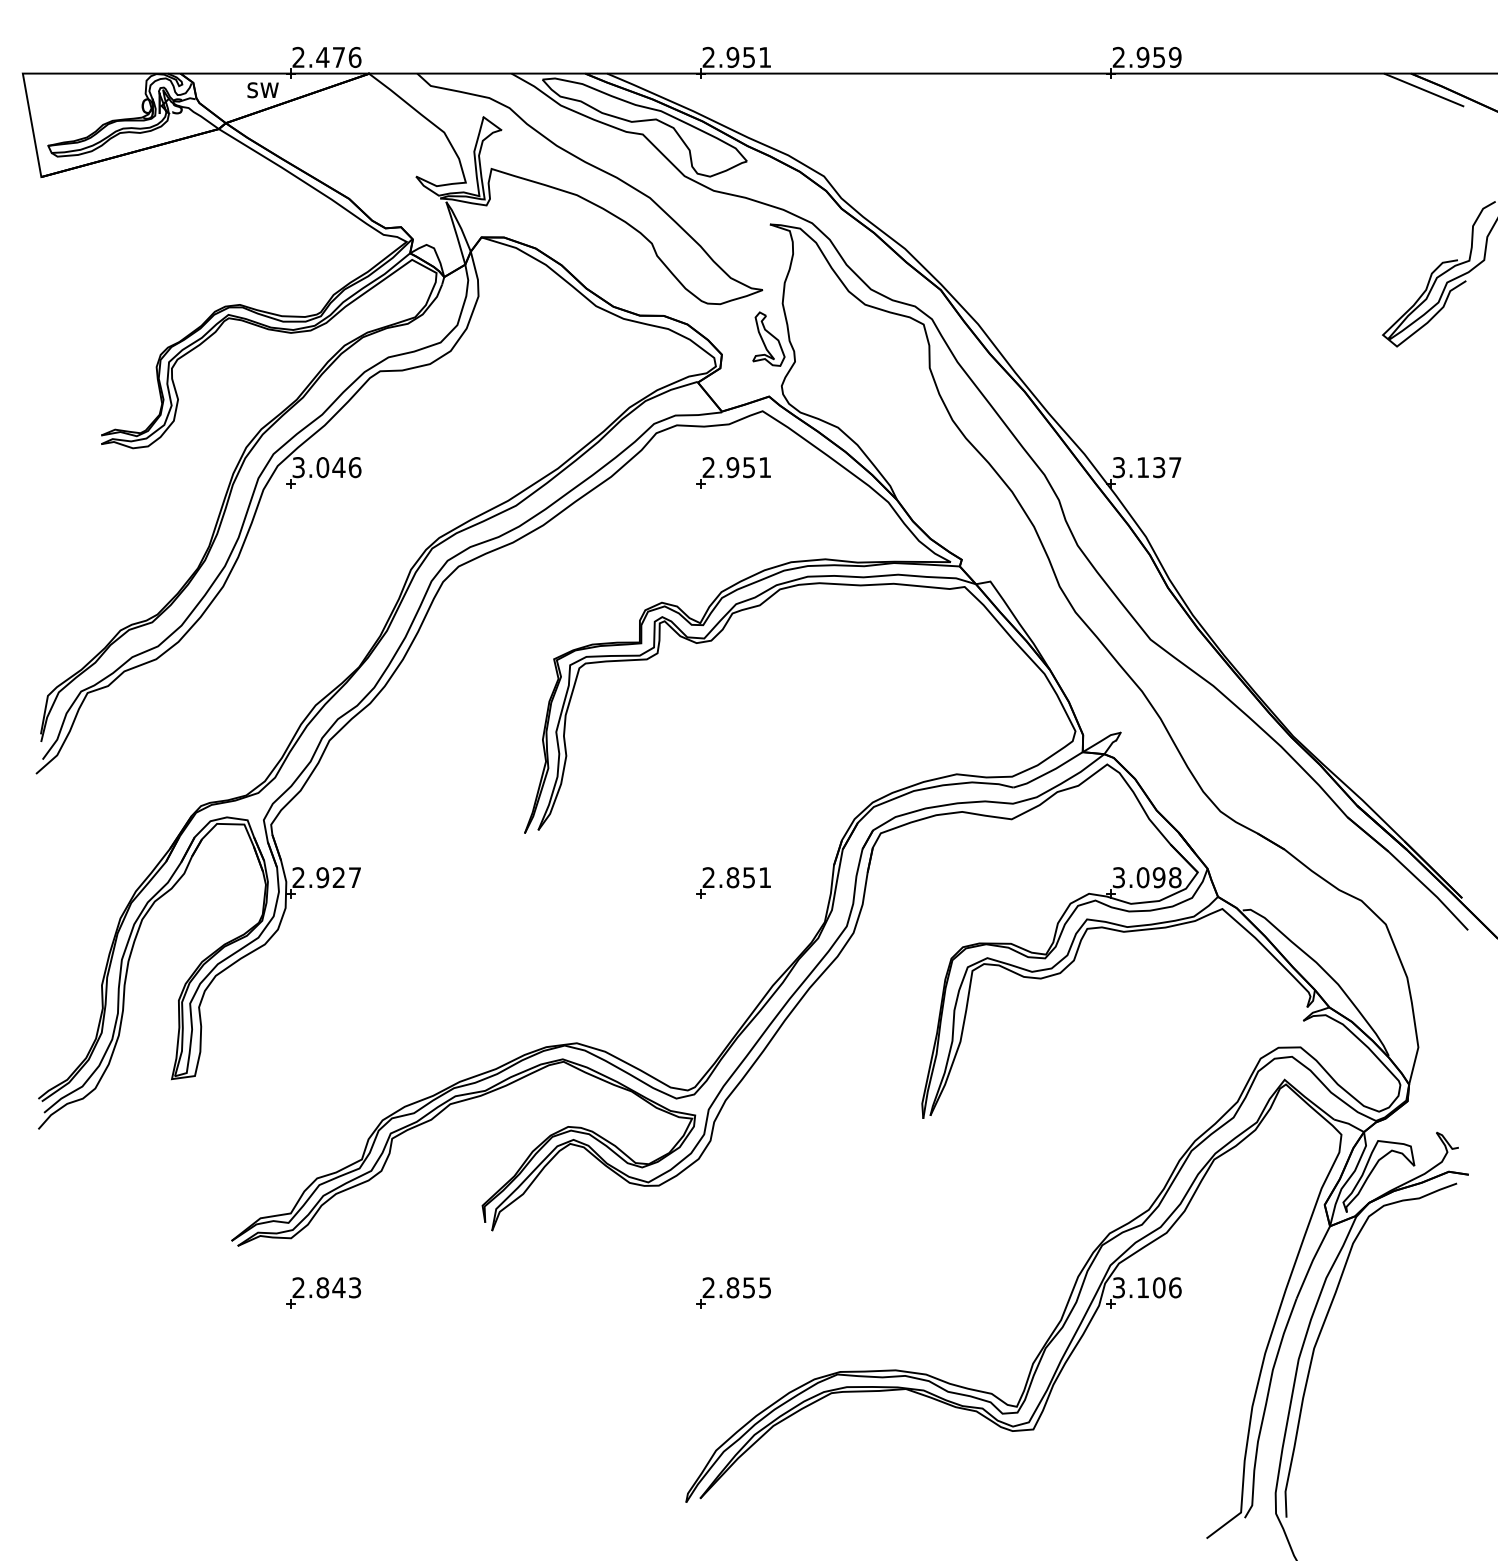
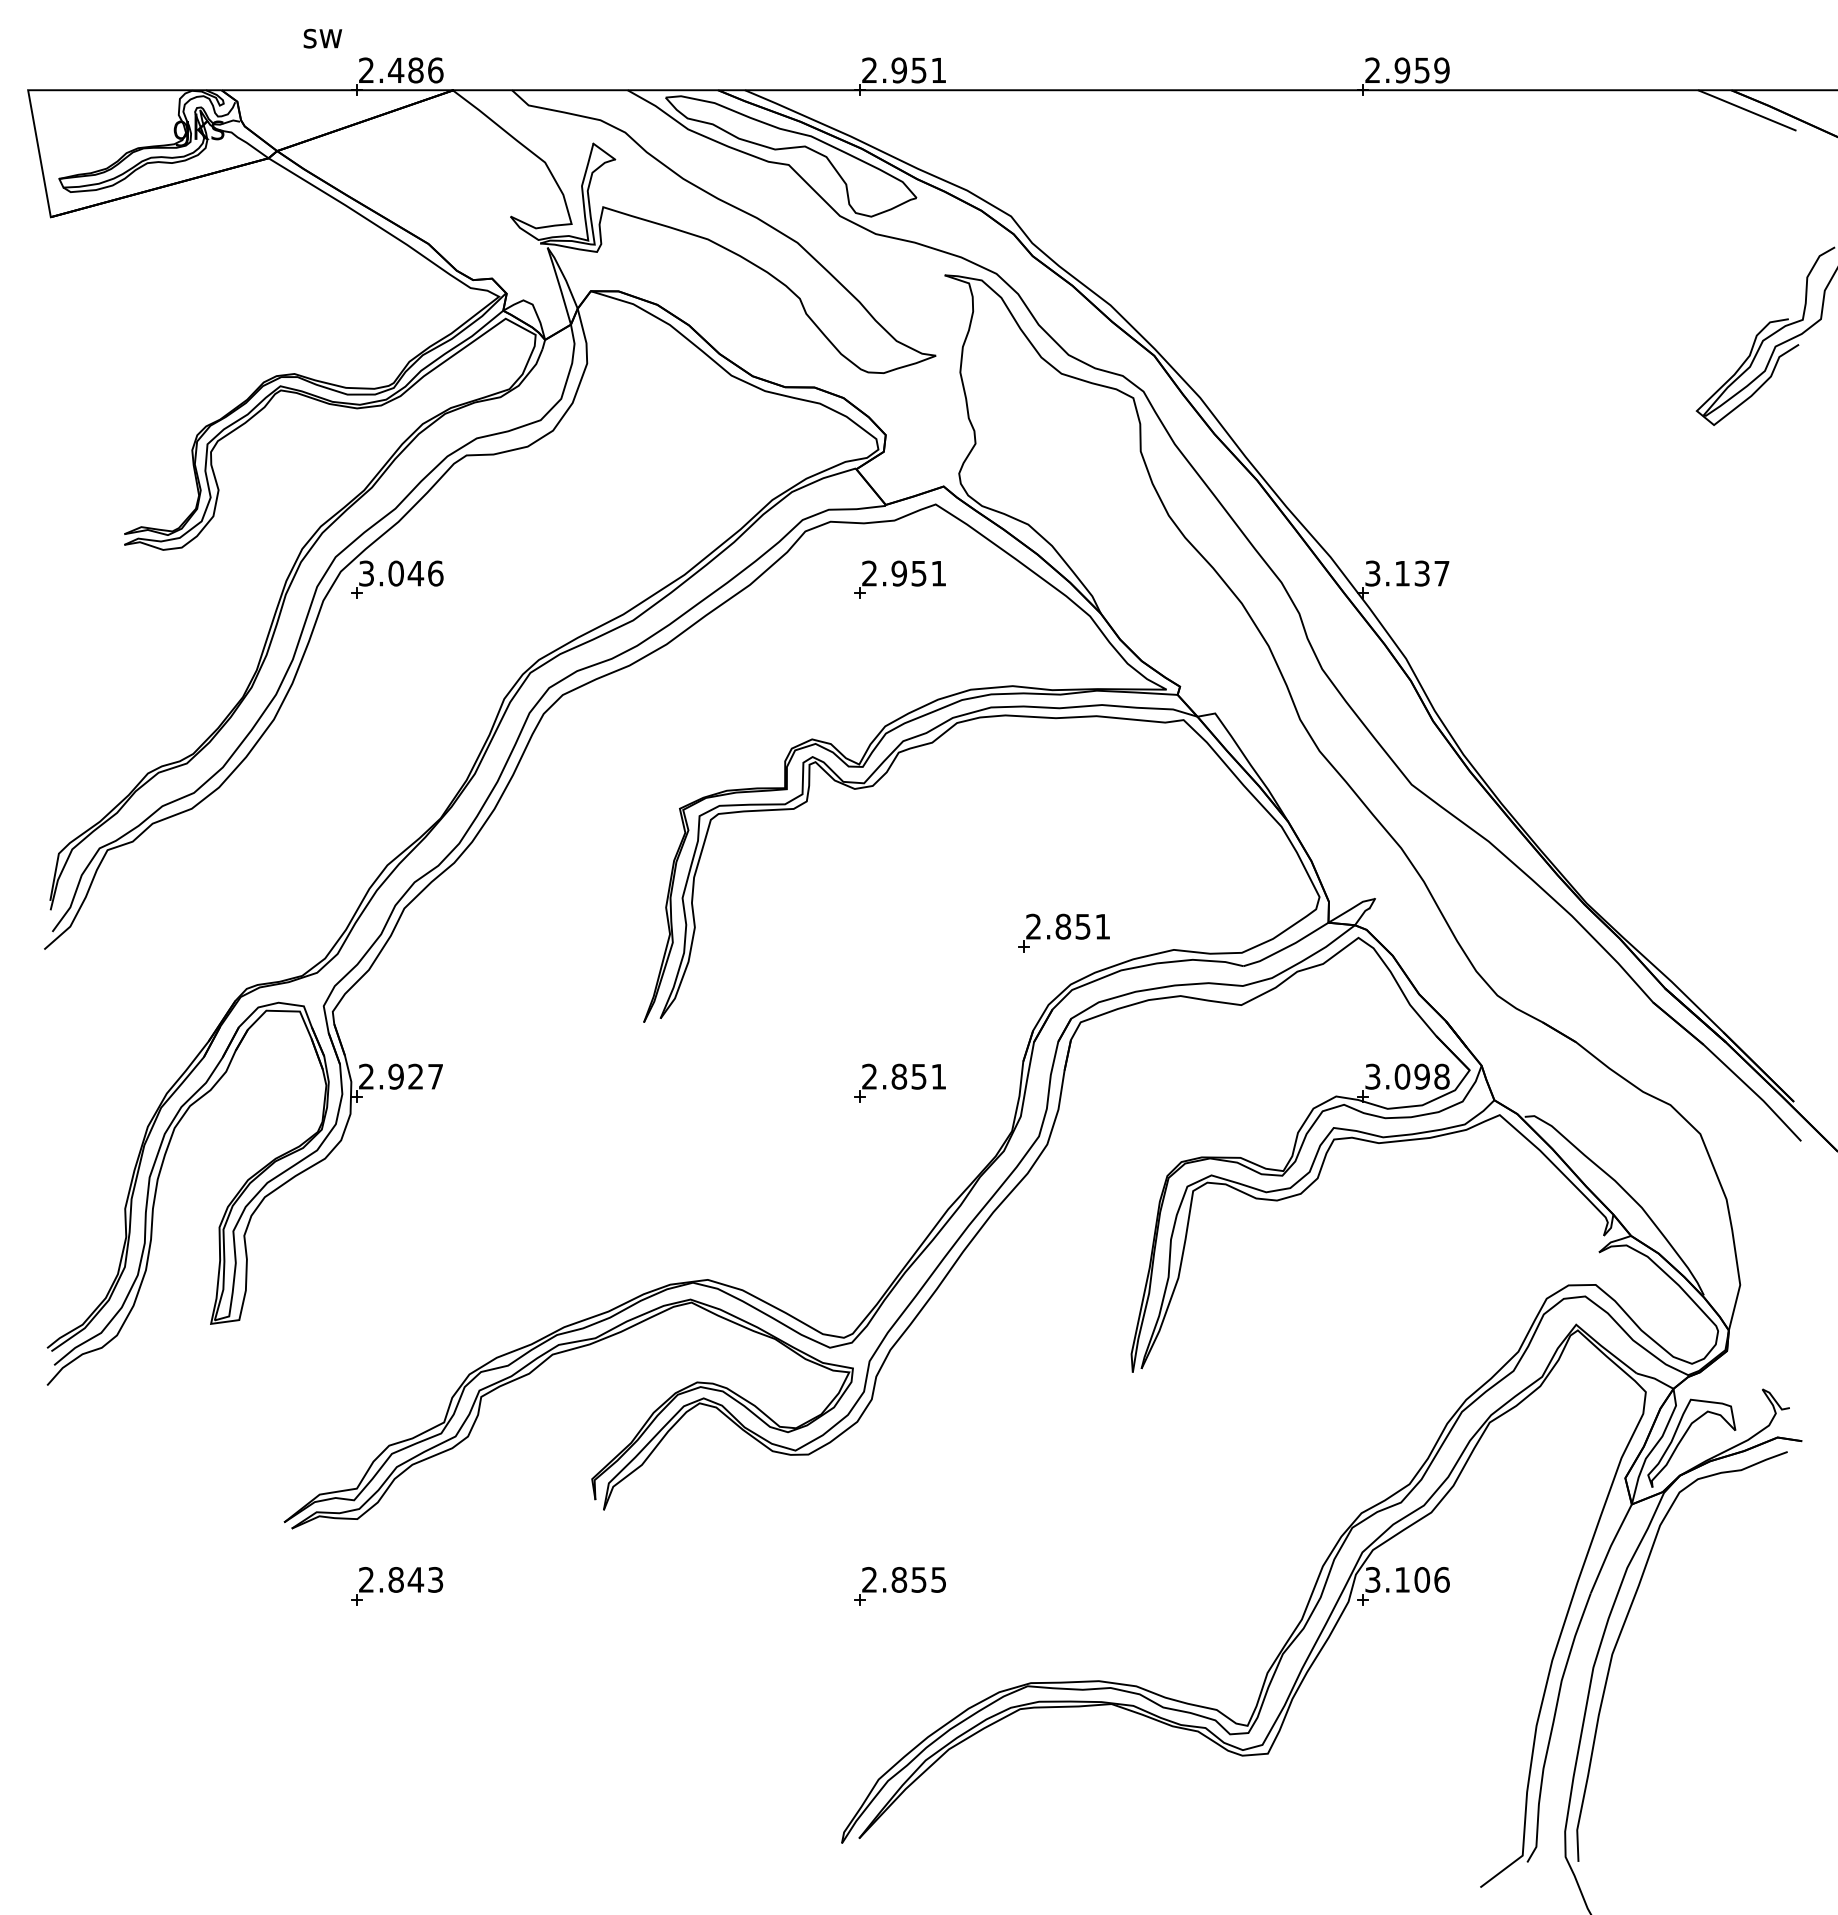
text: (338, 57) -> (415, 70), 2.476 -> 2.486
text: (262, 90) -> (322, 38), moved
part: (768, 338) -> (943, 415), removed
part: (866, 760) -> (1063, 932), added

